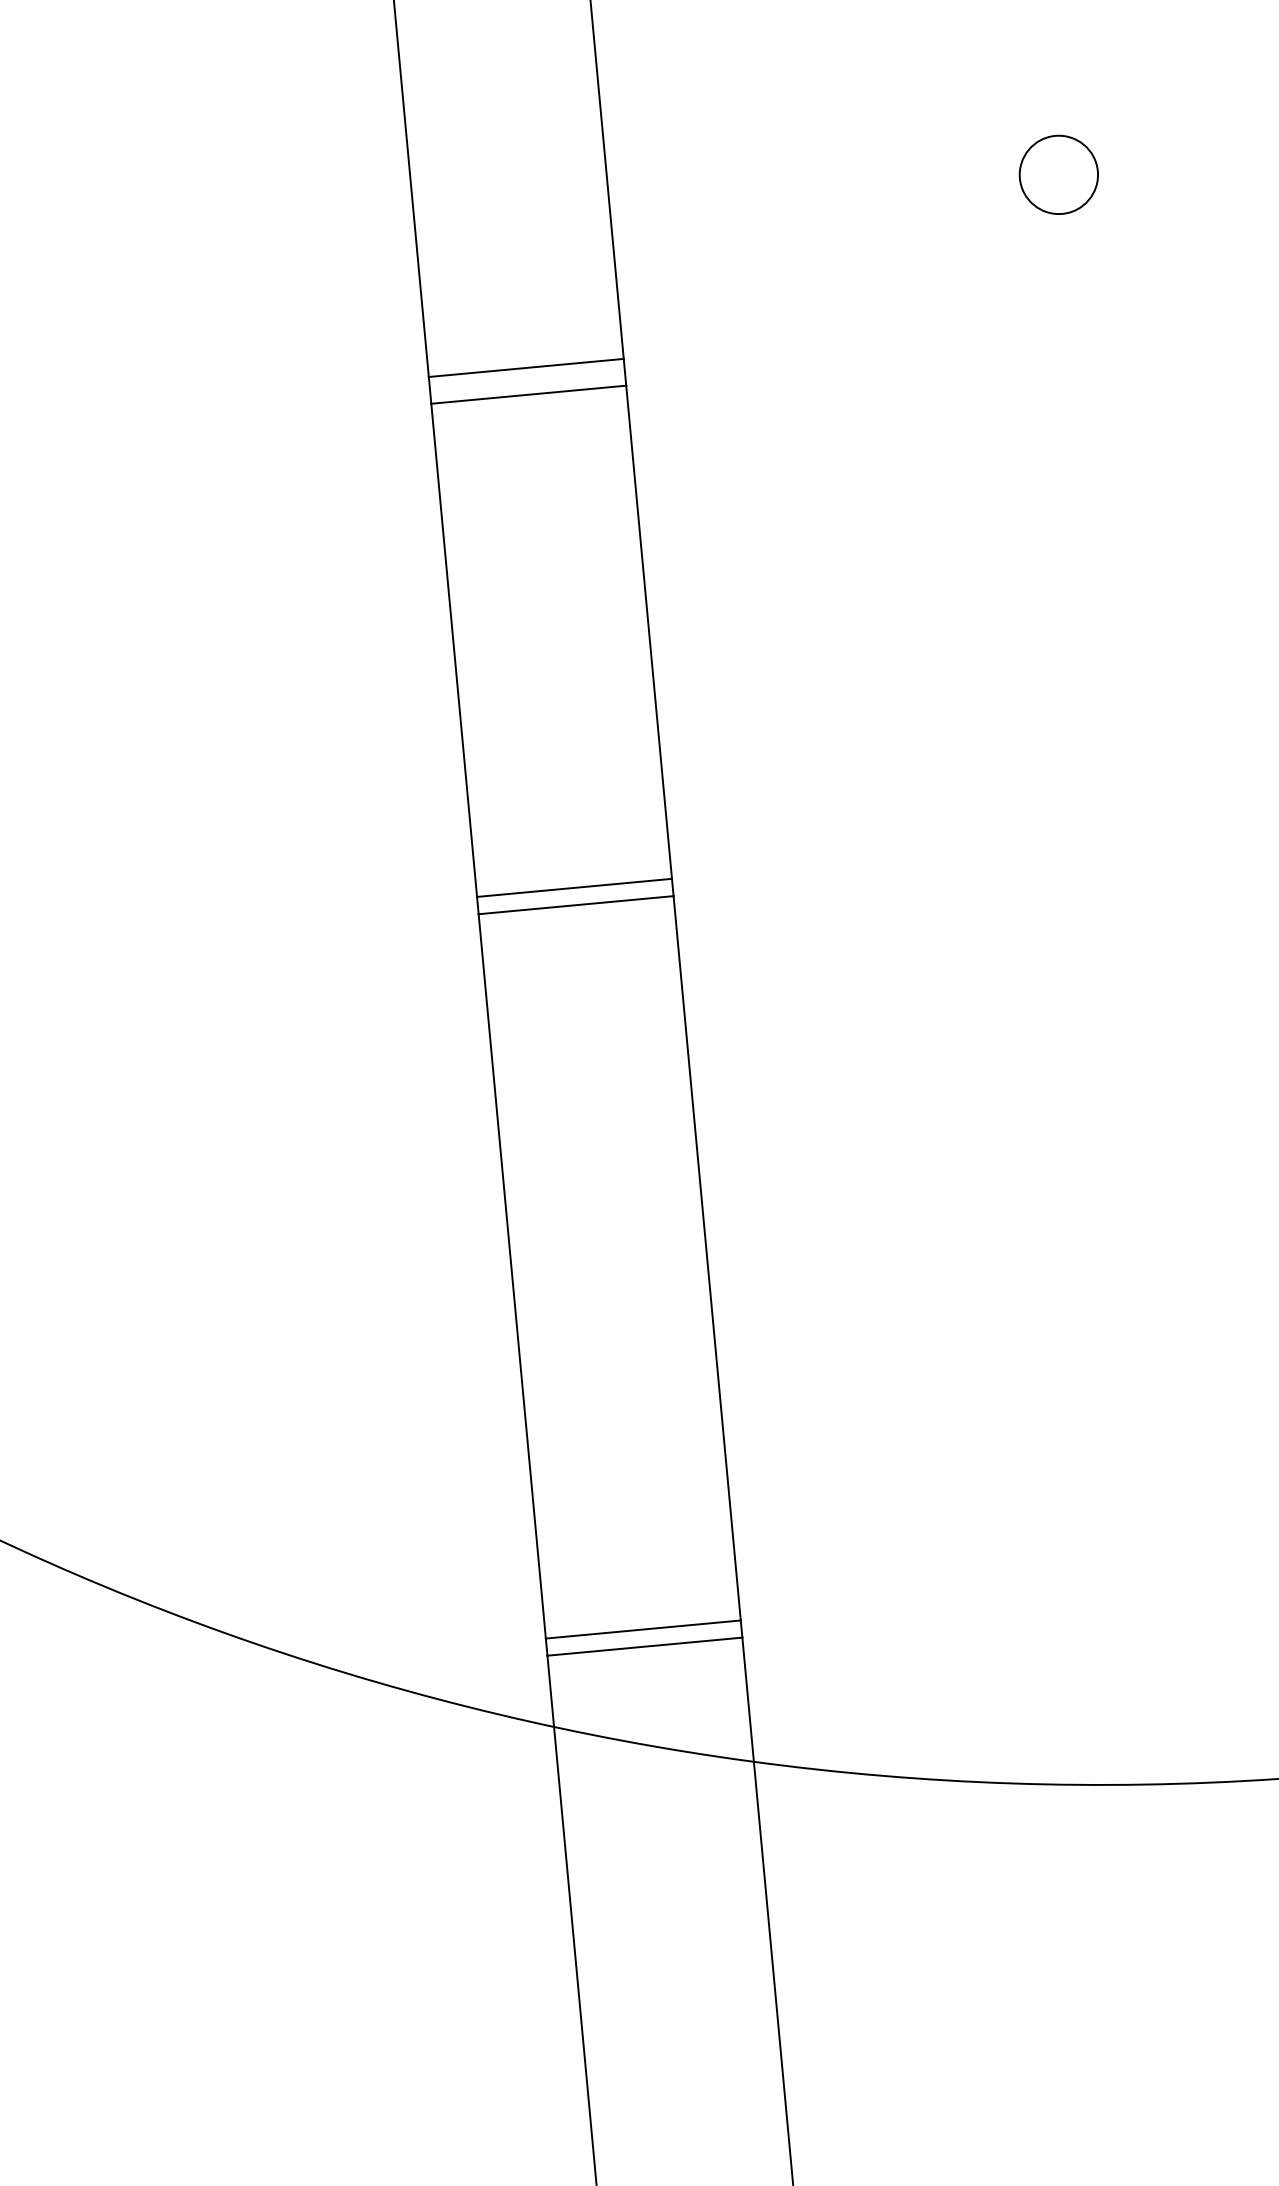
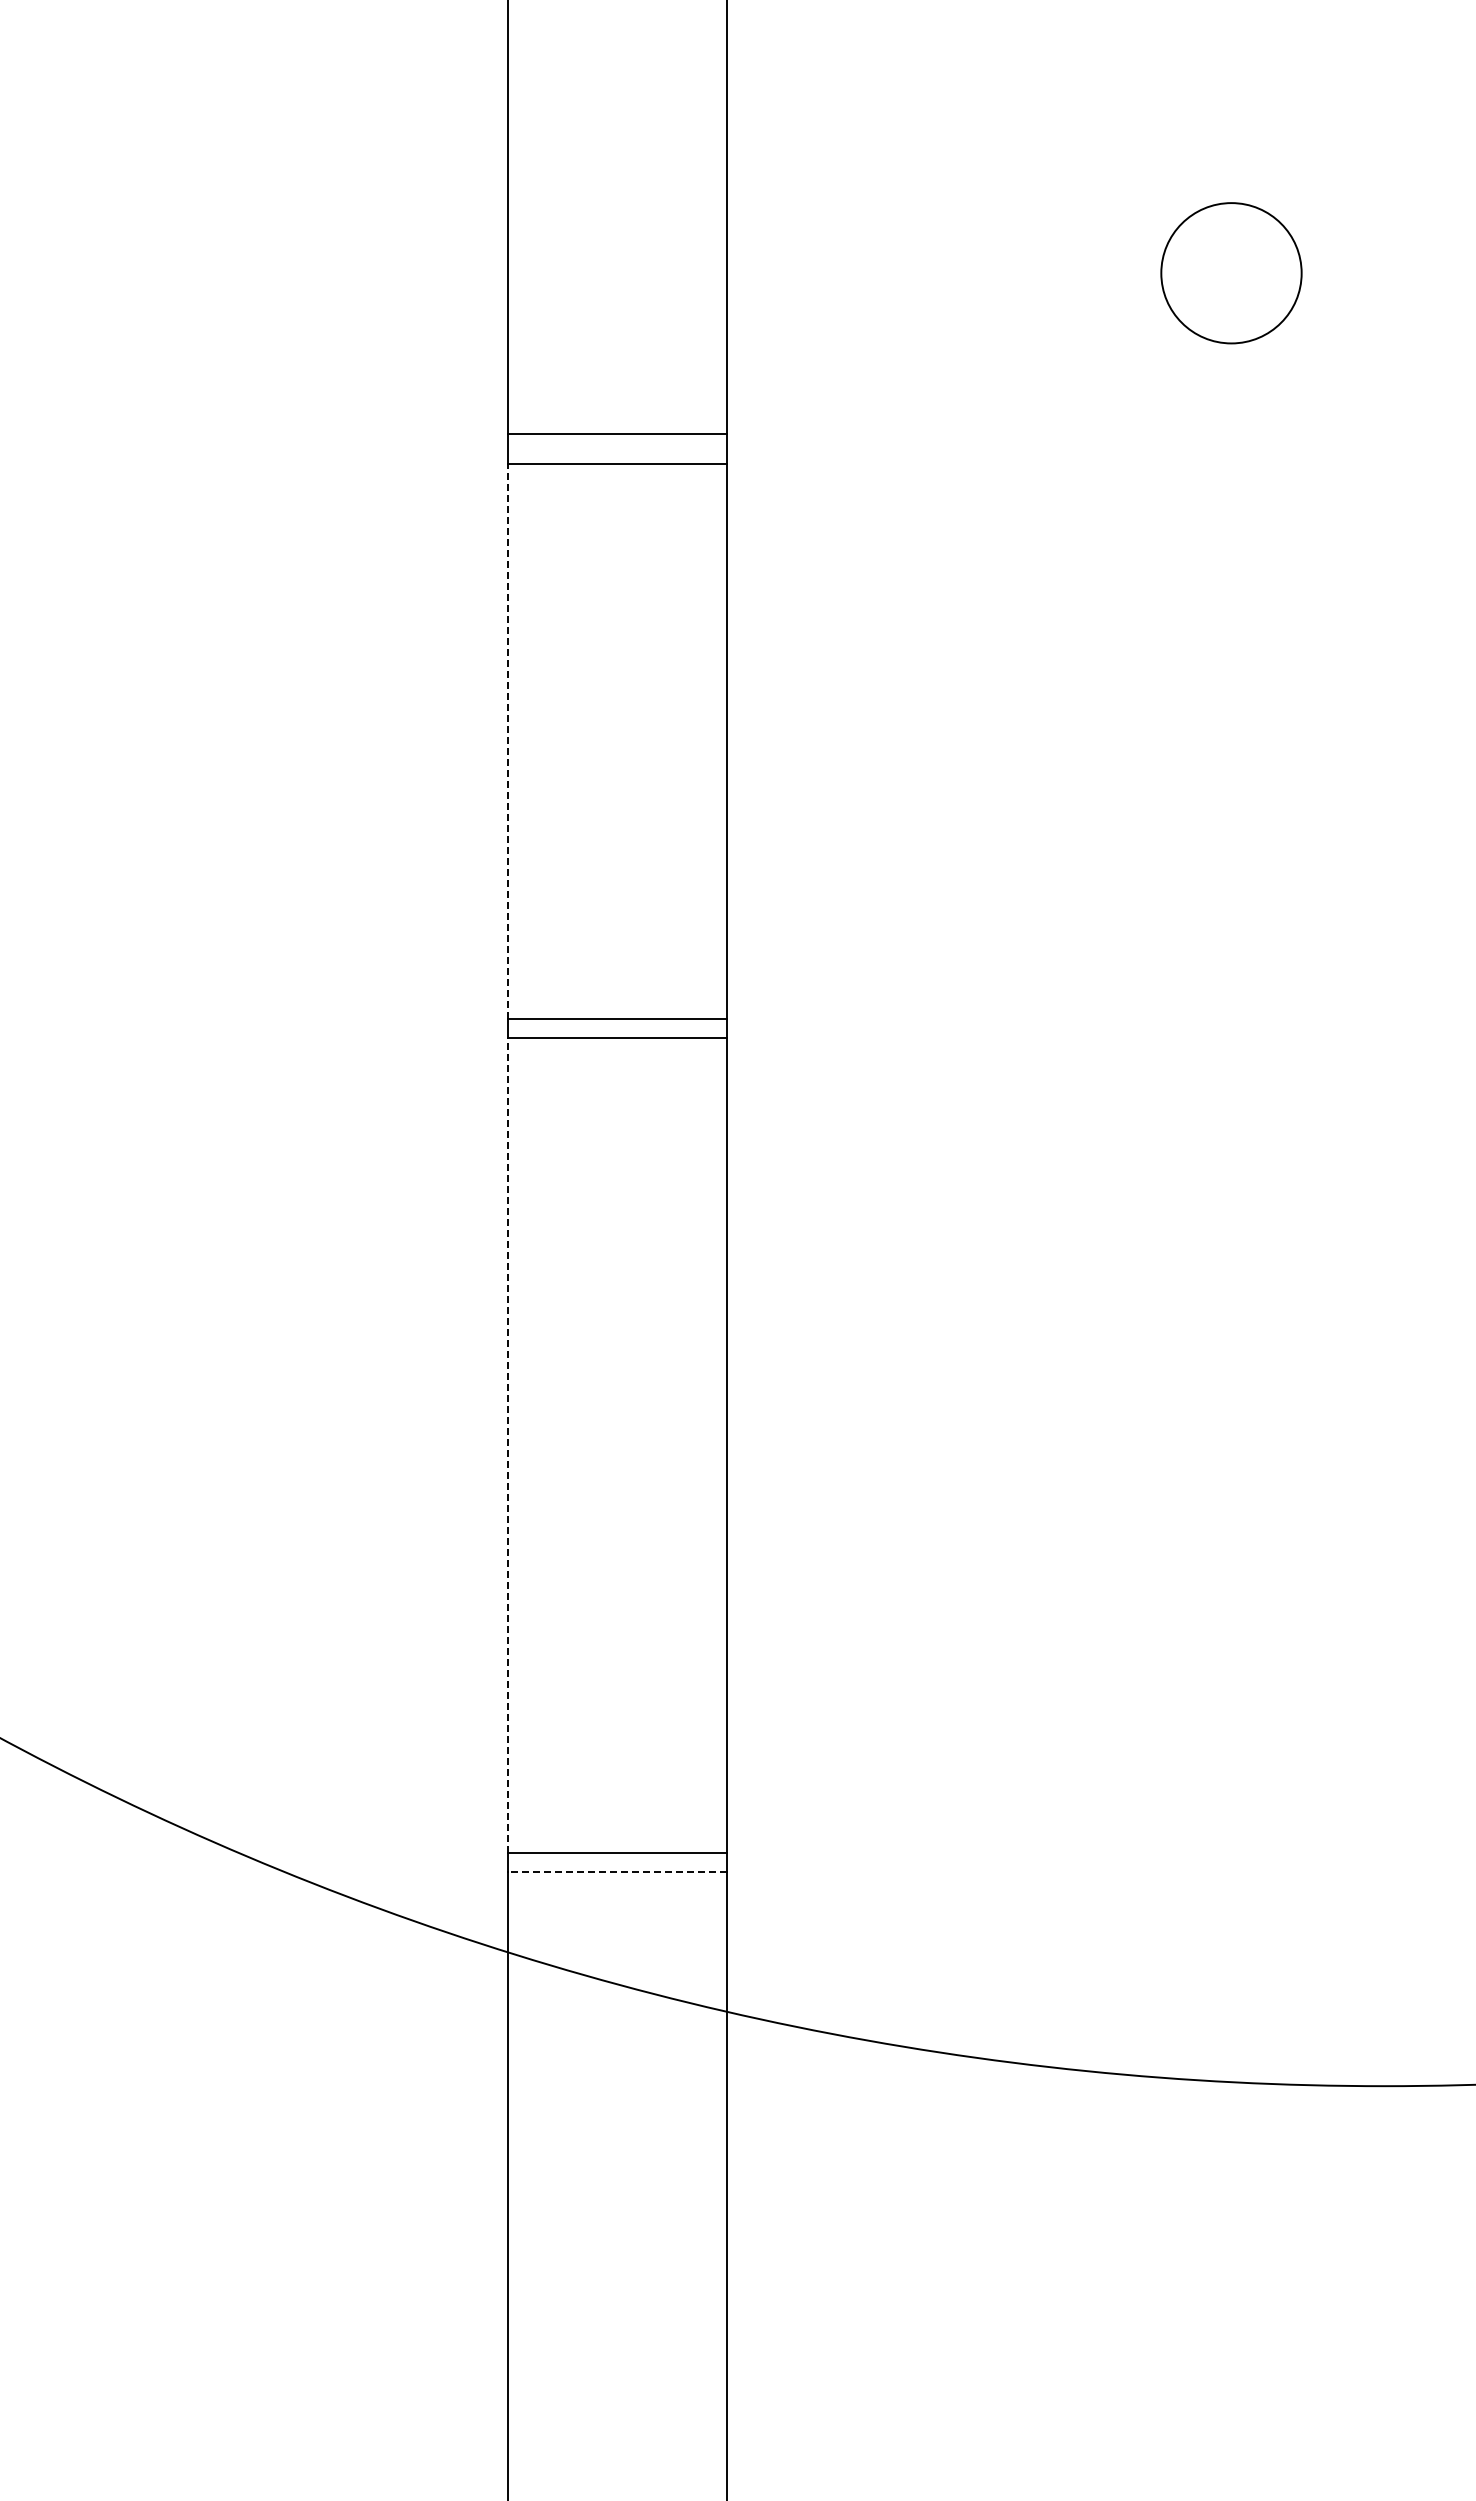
circle: (1058, 175) -> (1231, 273), size x1.6
line: (453, 649) -> (507, 740), solid -> dashed
line: (511, 1275) -> (507, 1444), solid -> dashed
line: (644, 1646) -> (617, 1872), solid -> dashed

